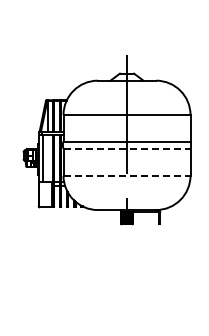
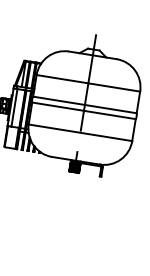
line: (127, 148) -> (84, 110), dashed -> solid
line: (127, 175) -> (80, 132), dashed -> solid

